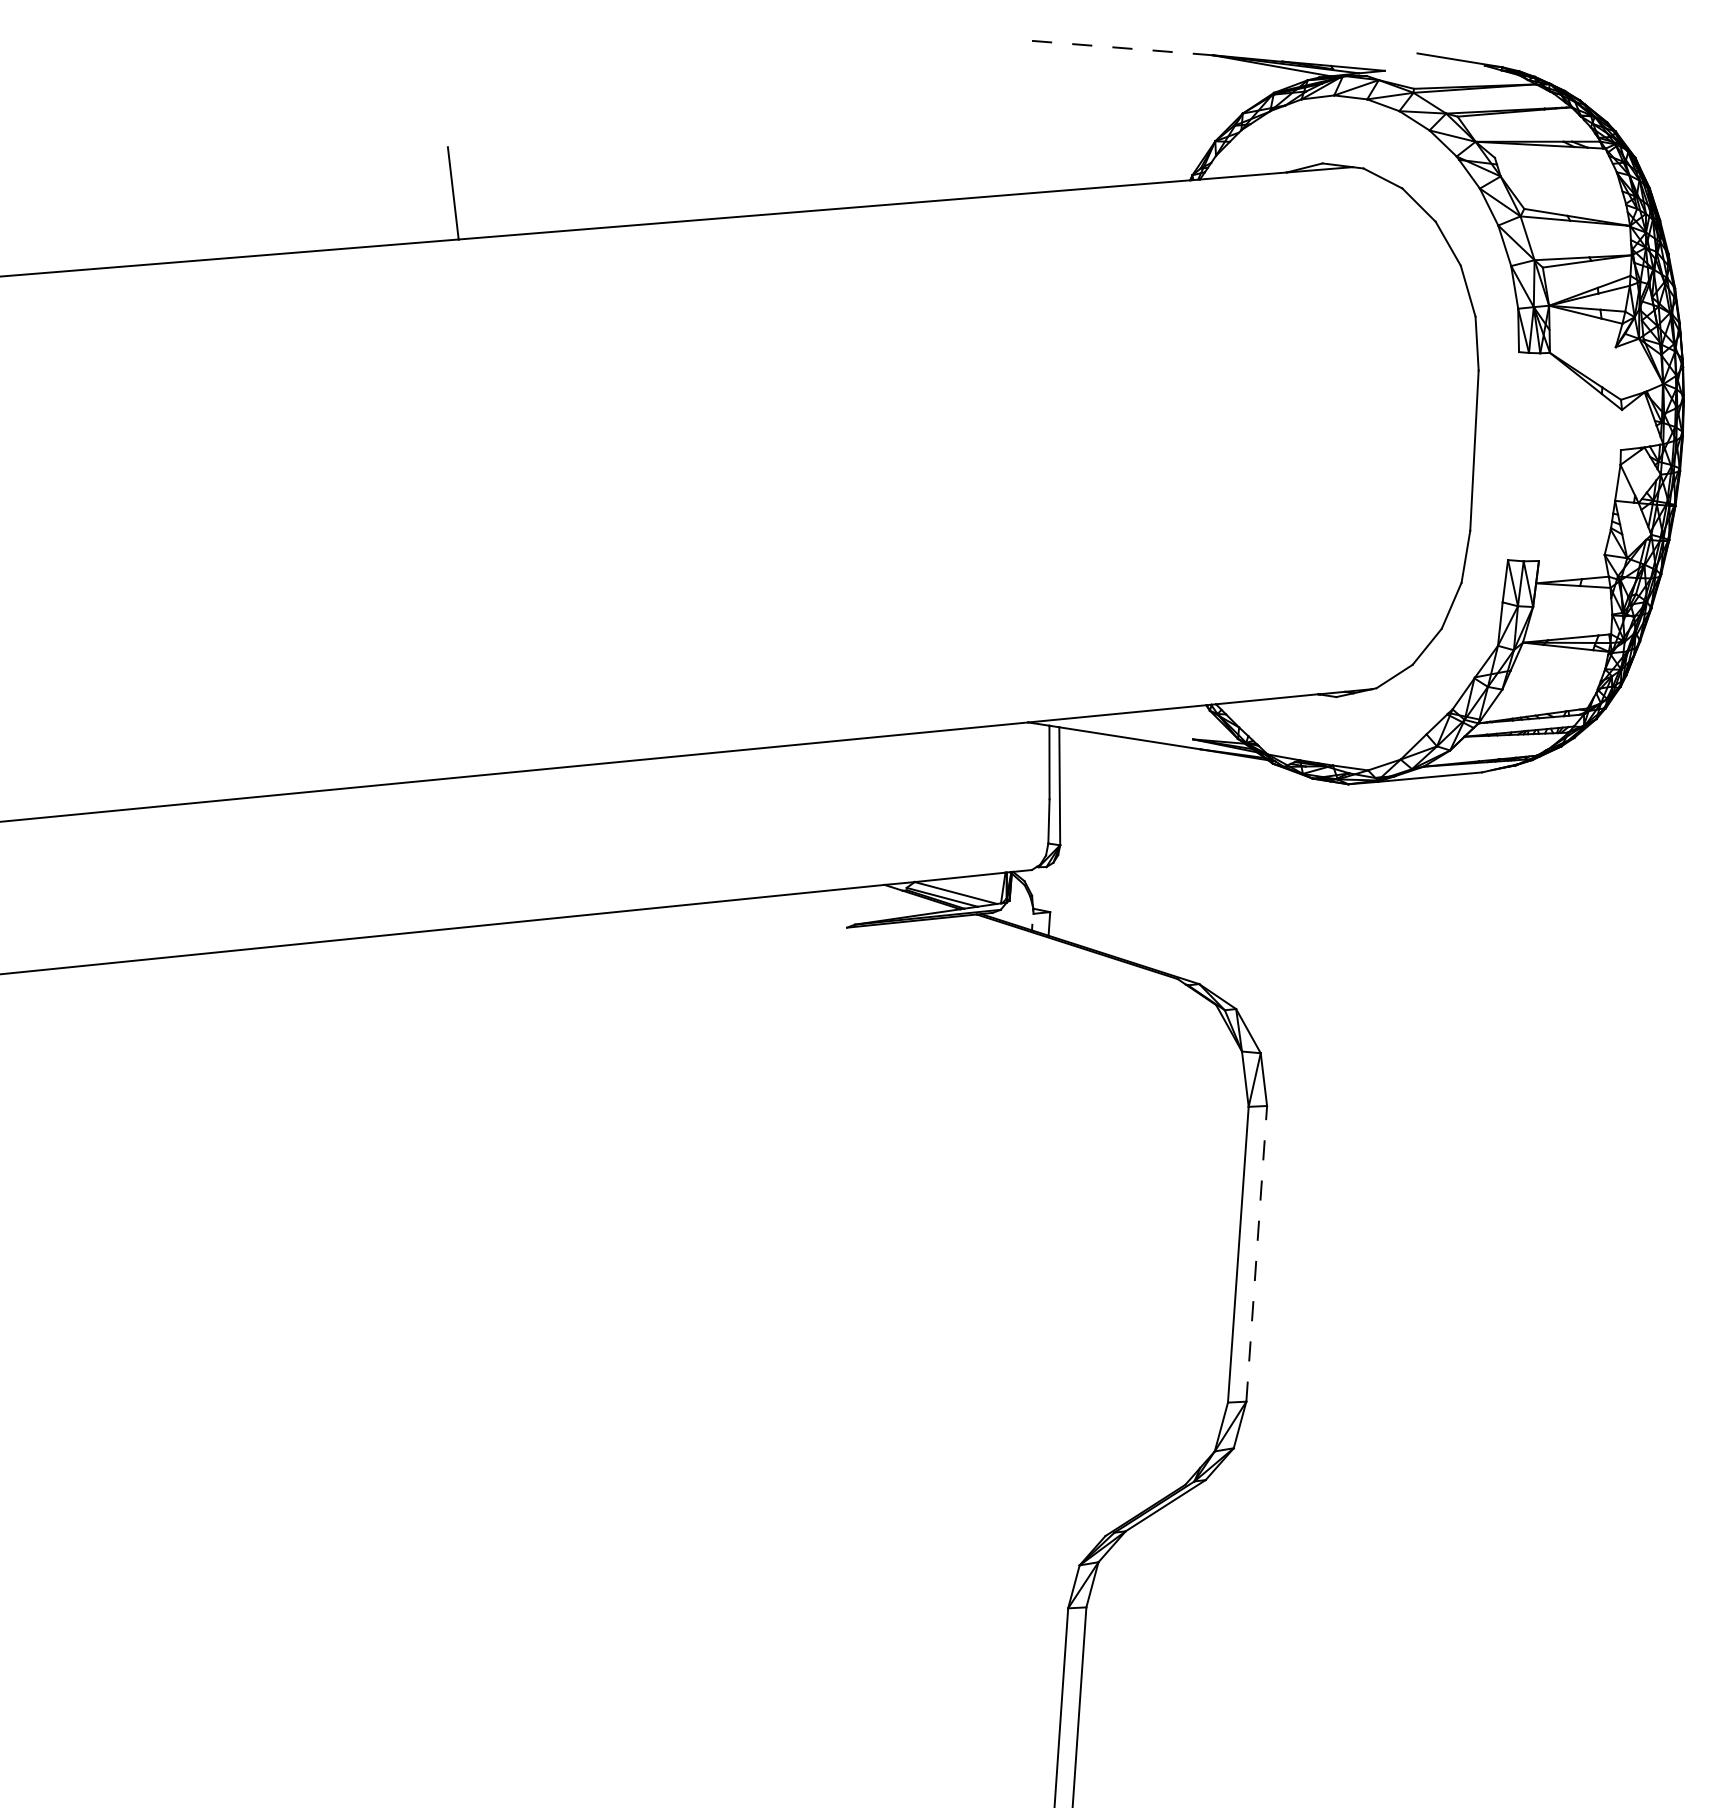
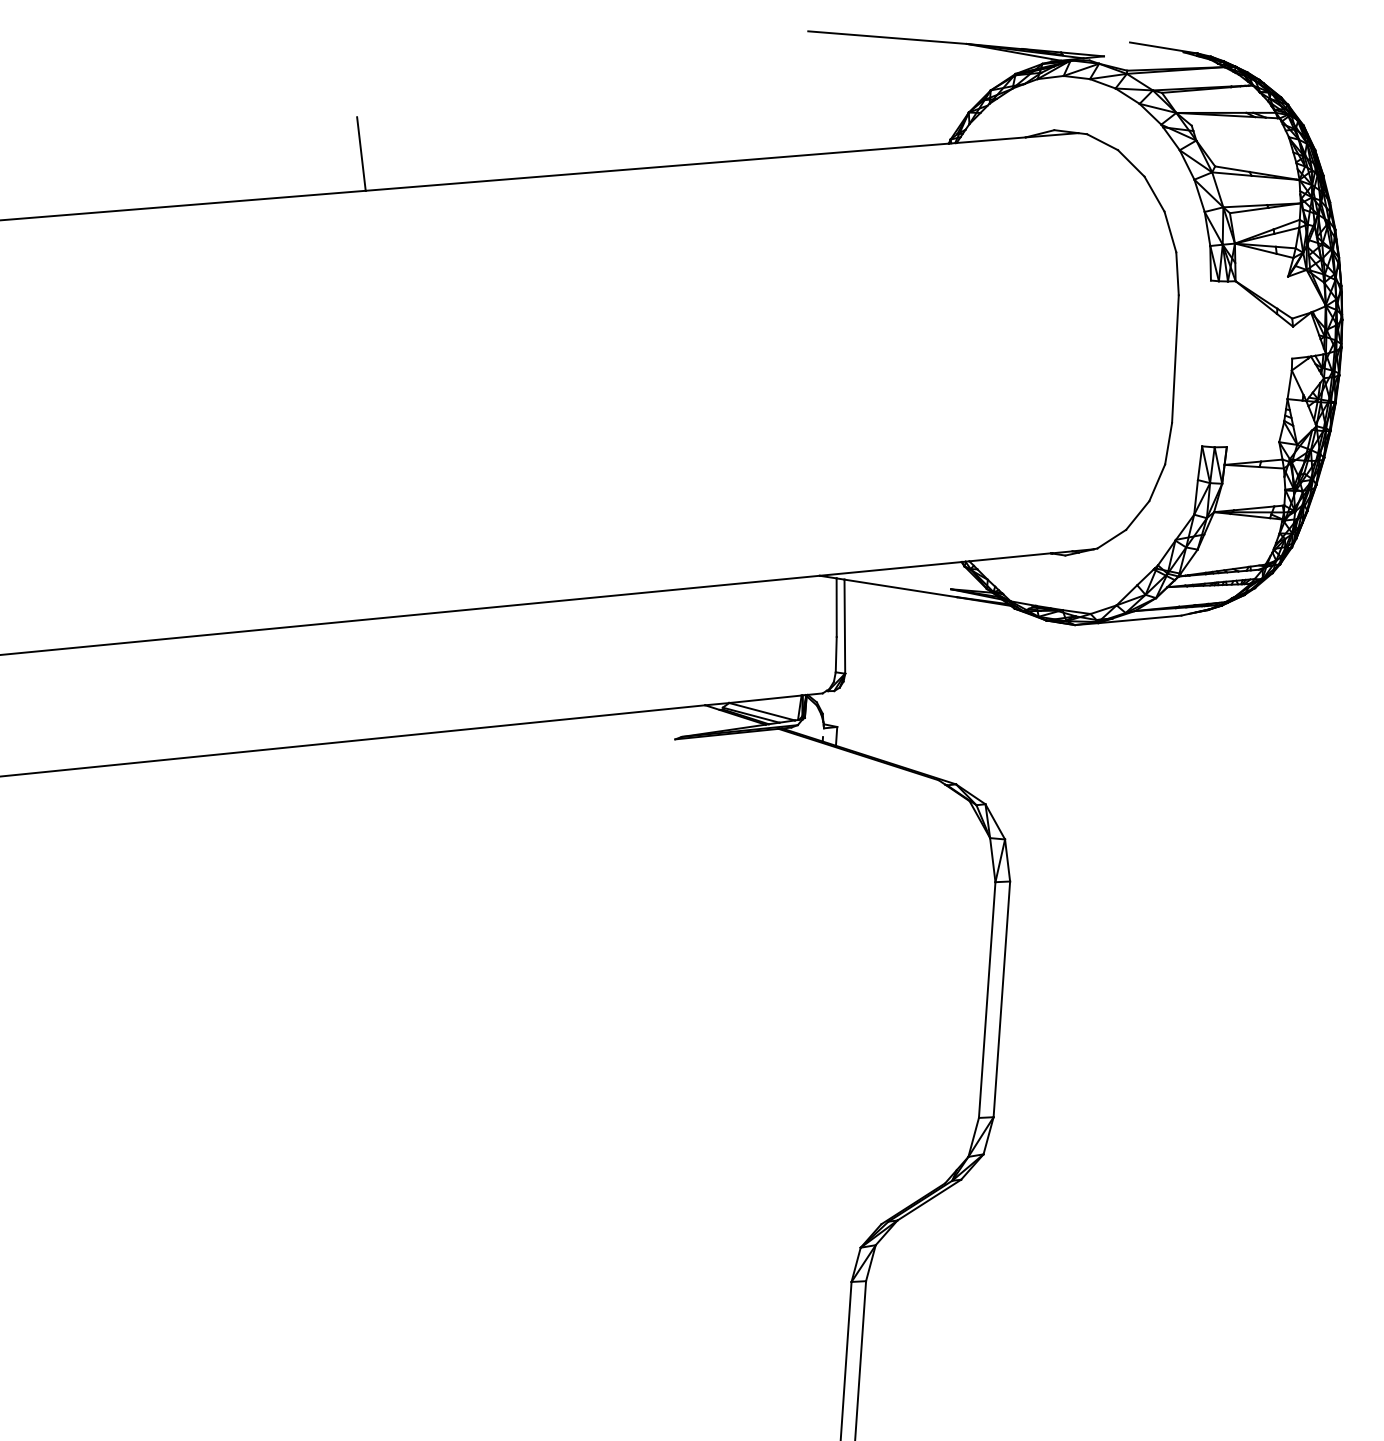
line: (1113, 47) -> (887, 37), dashed -> solid
line: (1256, 1252) -> (1001, 998), dashed -> solid

